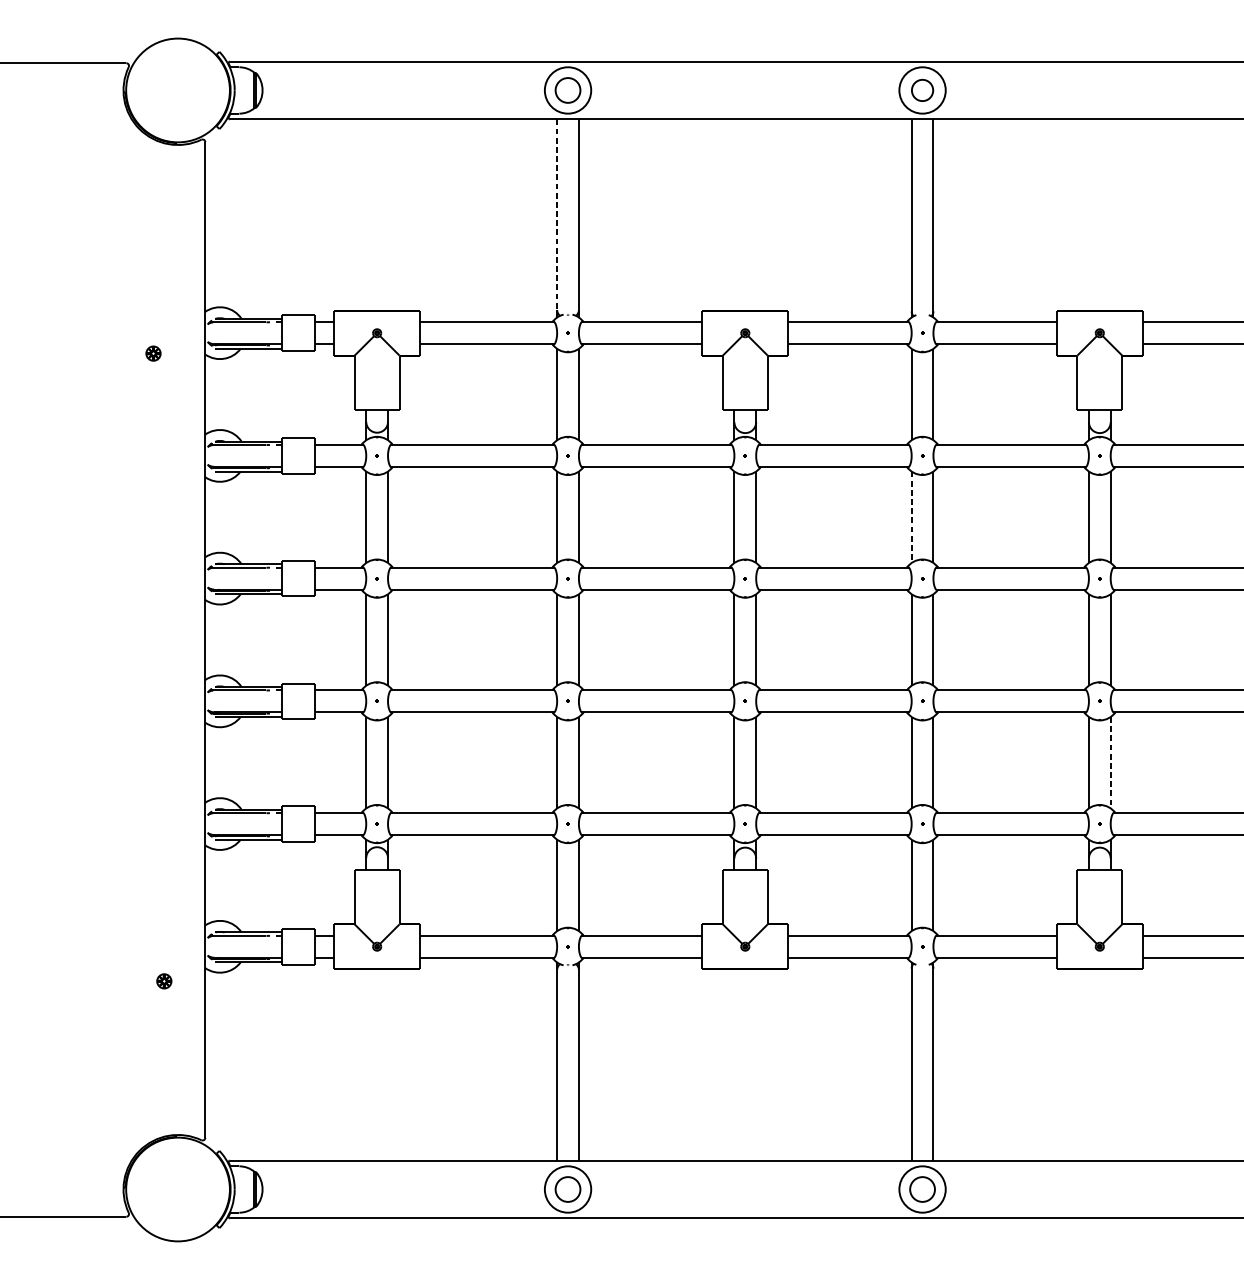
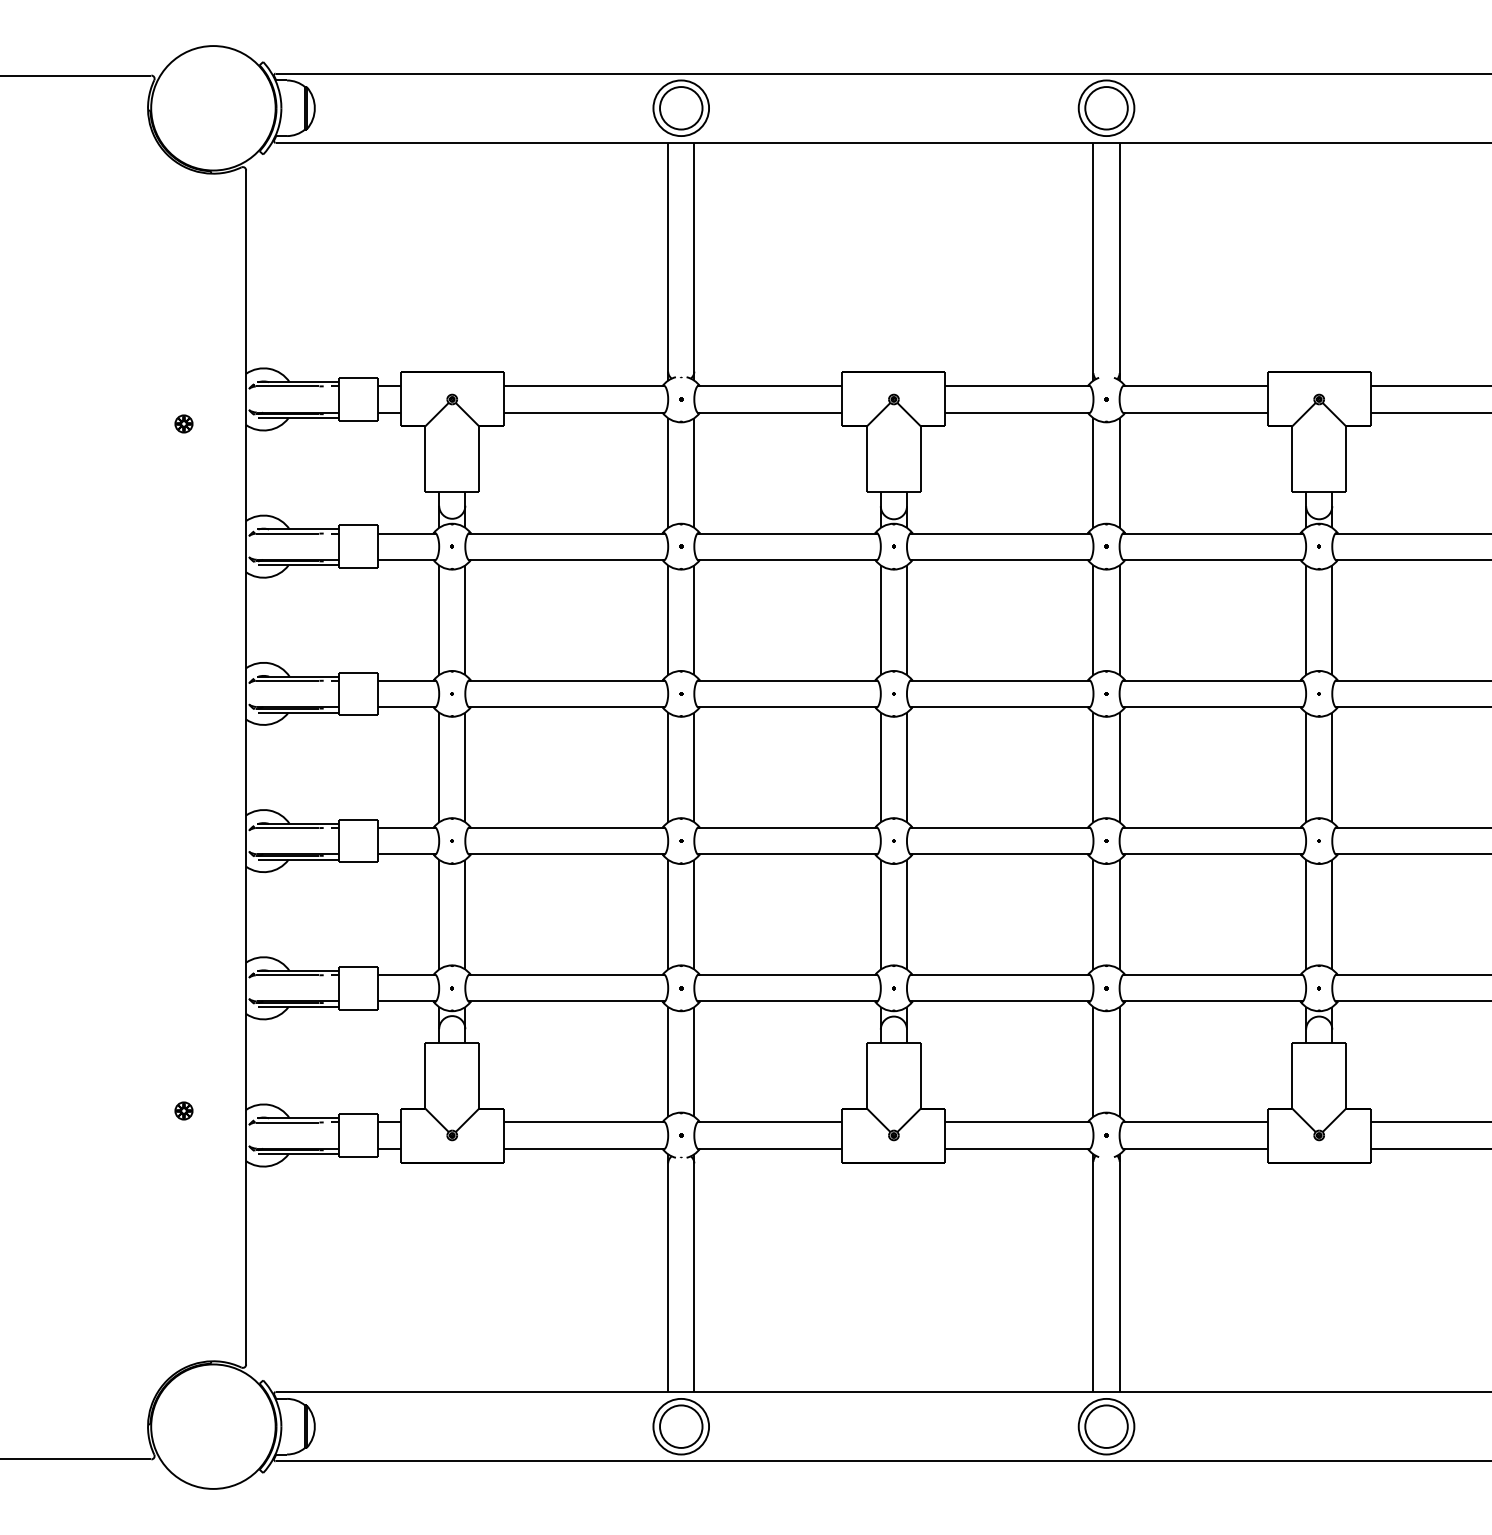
circle: (568, 90) -> (681, 108), size x1.43
circle: (922, 90) -> (1106, 108), size x1.67
line: (557, 214) -> (668, 257), dashed -> solid
line: (911, 517) -> (1093, 620), dashed -> solid
line: (1110, 762) -> (1332, 914), dashed -> solid
part: (163, 980) -> (183, 1110), moved
circle: (568, 1189) -> (681, 1426), size x1.43
circle: (922, 1189) -> (1106, 1426), size x1.43

